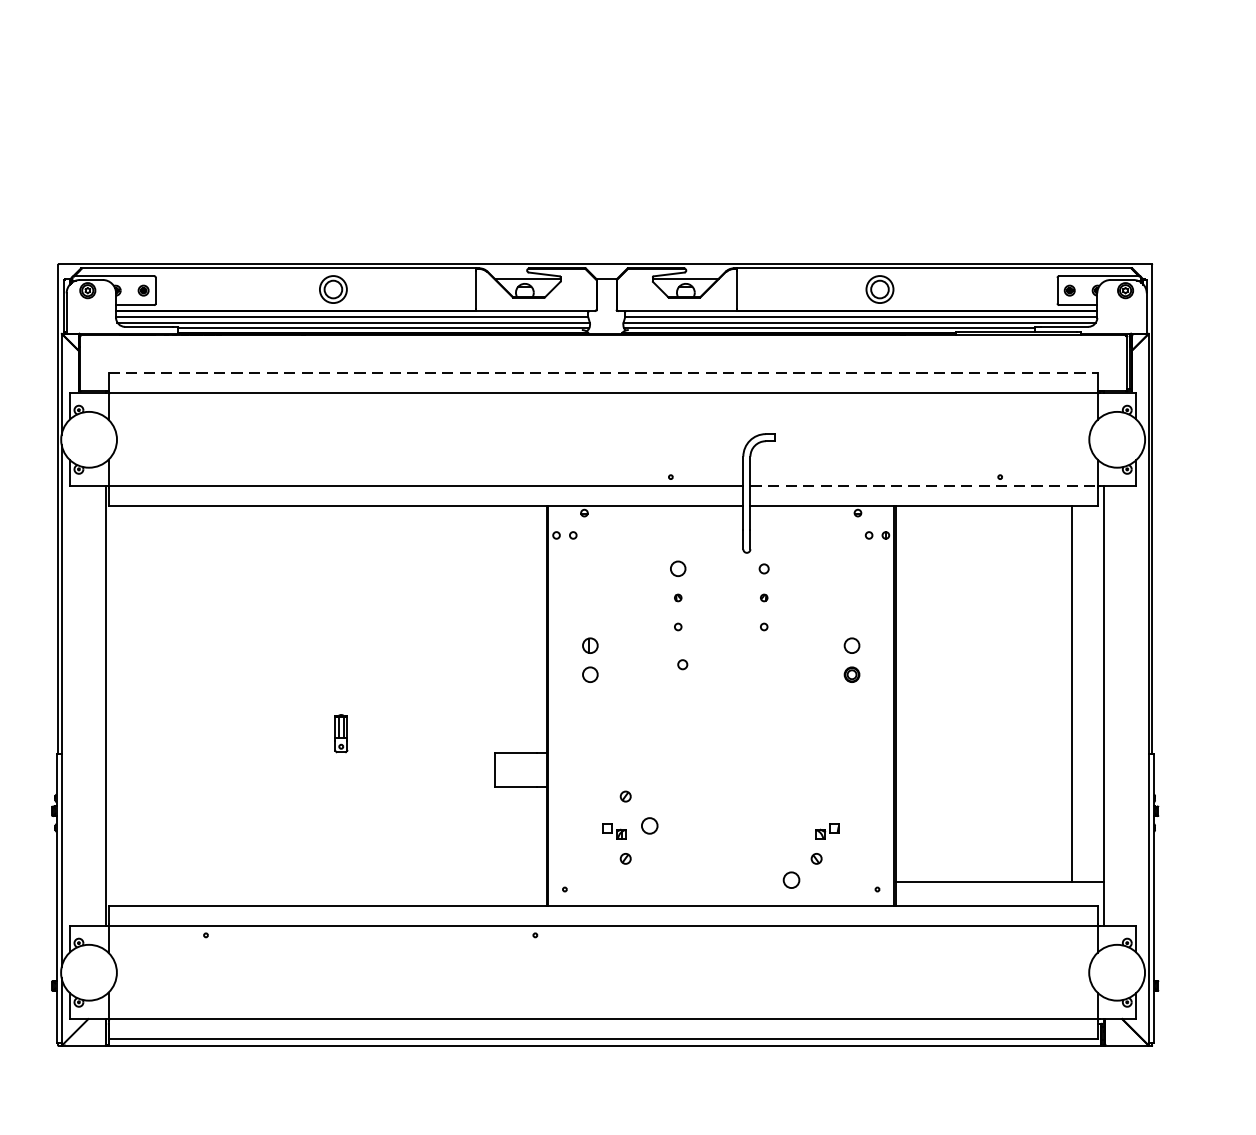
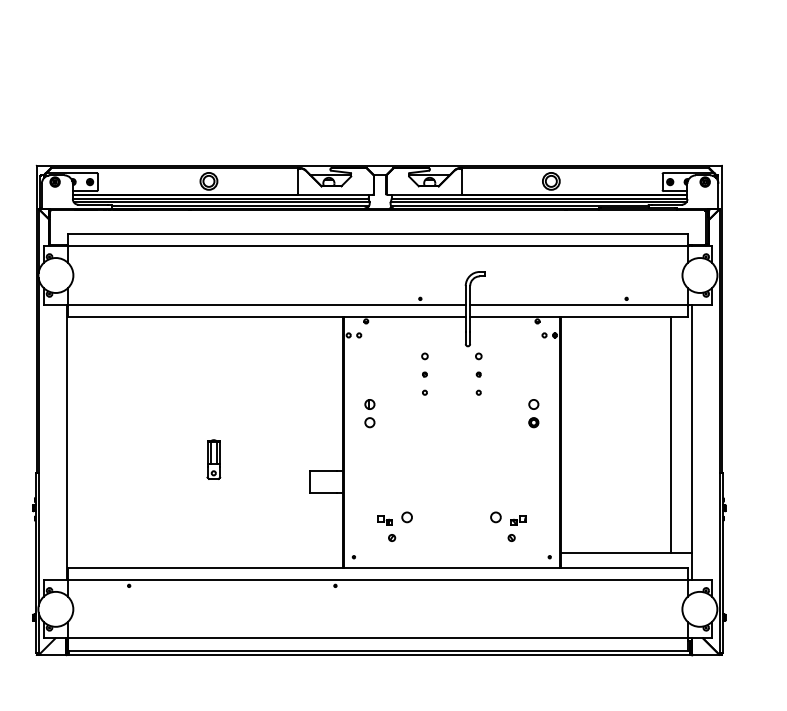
line: (602, 372) -> (377, 233), dashed -> solid
line: (923, 486) -> (578, 304), dashed -> solid
circle: (677, 569) -> (424, 356), size x0.62
circle: (682, 664) -> (427, 416), removed
part: (340, 733) -> (213, 459), size x1.67
part: (626, 795) -> (392, 498), removed
circle: (790, 880) -> (495, 517), moved

